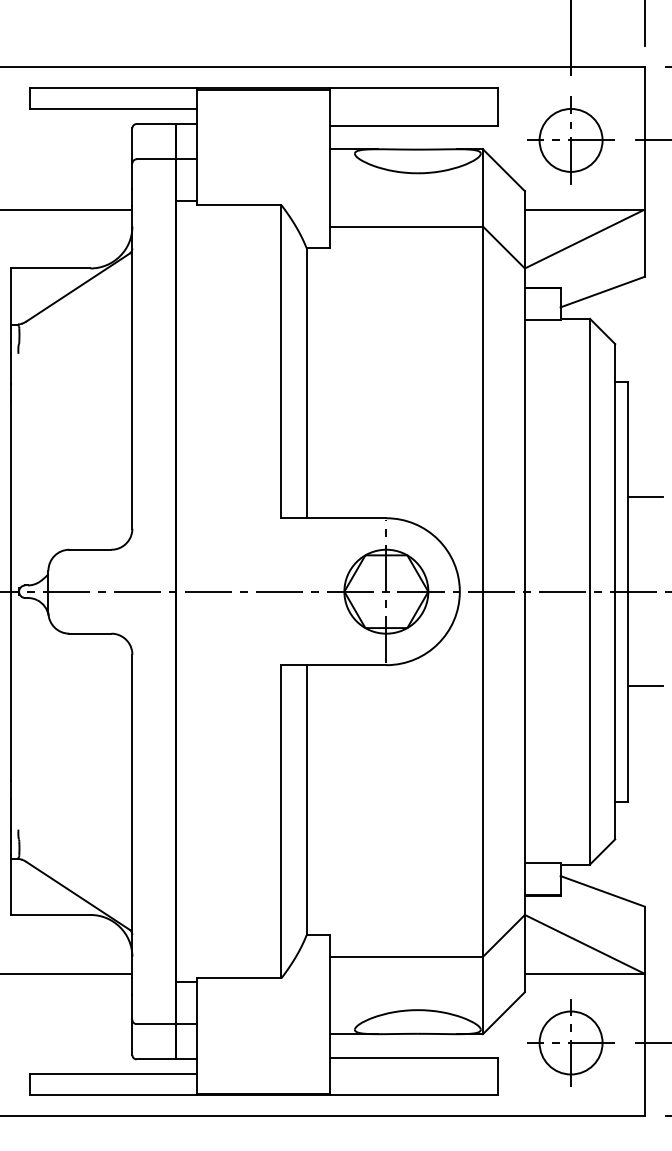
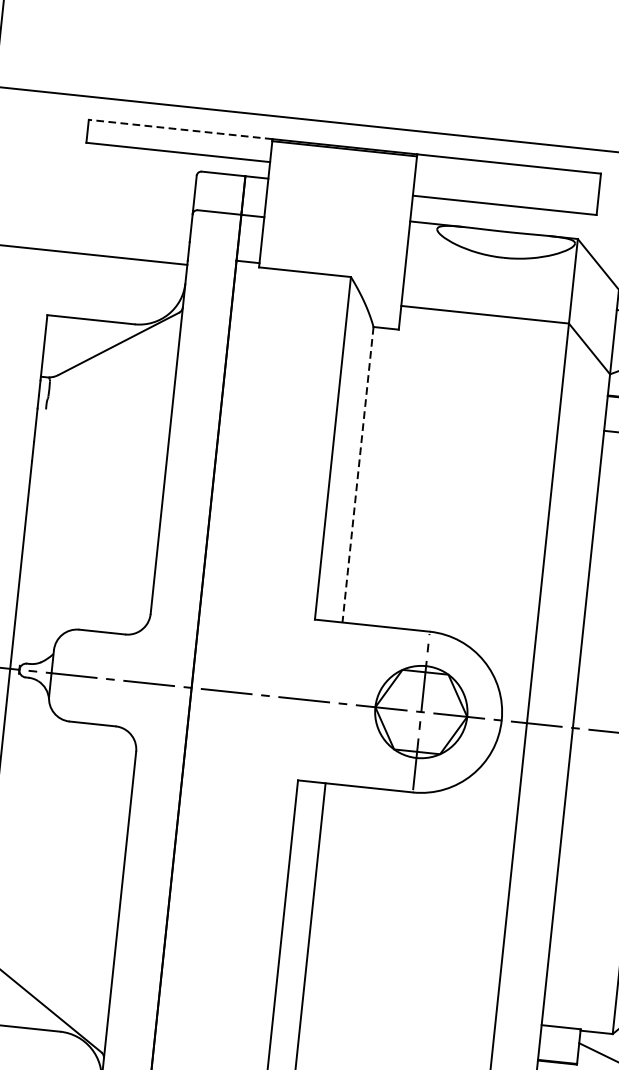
line: (113, 87) -> (180, 128), solid -> dashed
line: (306, 383) -> (357, 475), solid -> dashed

